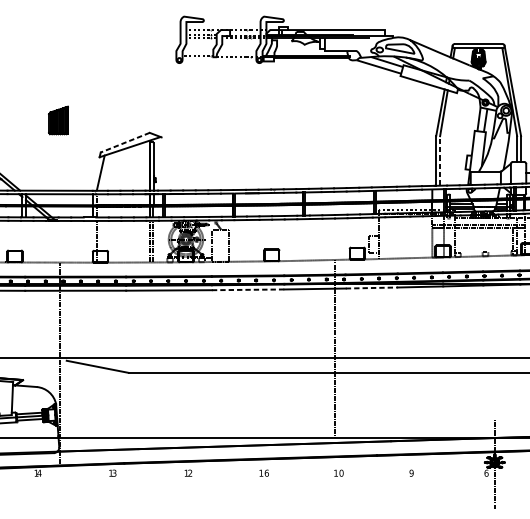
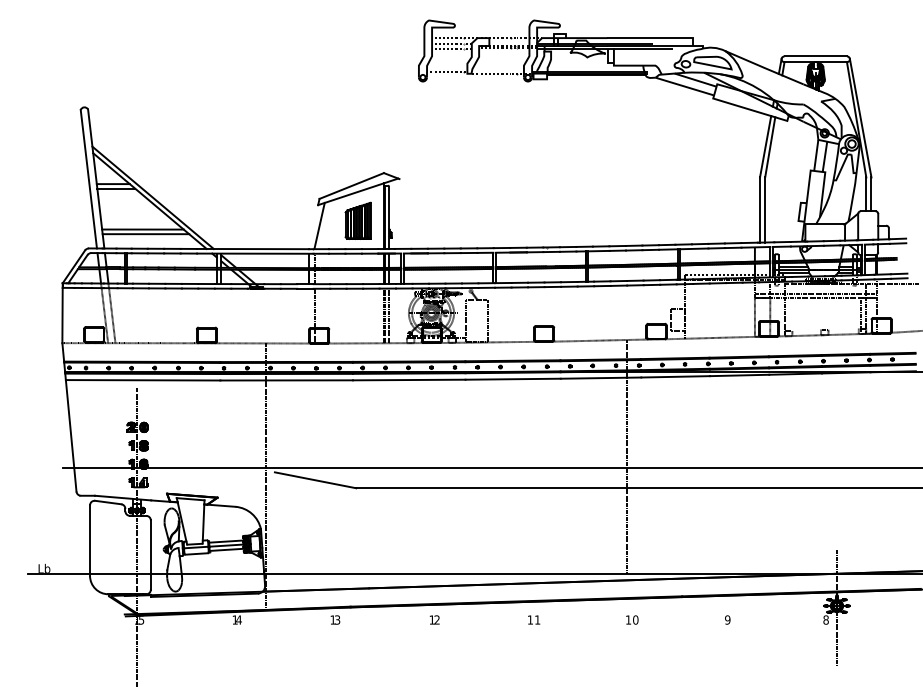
part: (58, 120) -> (357, 220), moved
line: (125, 143) -> (351, 186), dashed -> solid
line: (440, 161) -> (765, 210), dashed -> solid
line: (372, 287) -> (676, 376), dashed -> solid
line: (248, 290) -> (513, 379), dashed -> solid
text: (266, 472) -> (537, 619), 16 -> 11
text: (486, 472) -> (825, 619), 6 -> 8

